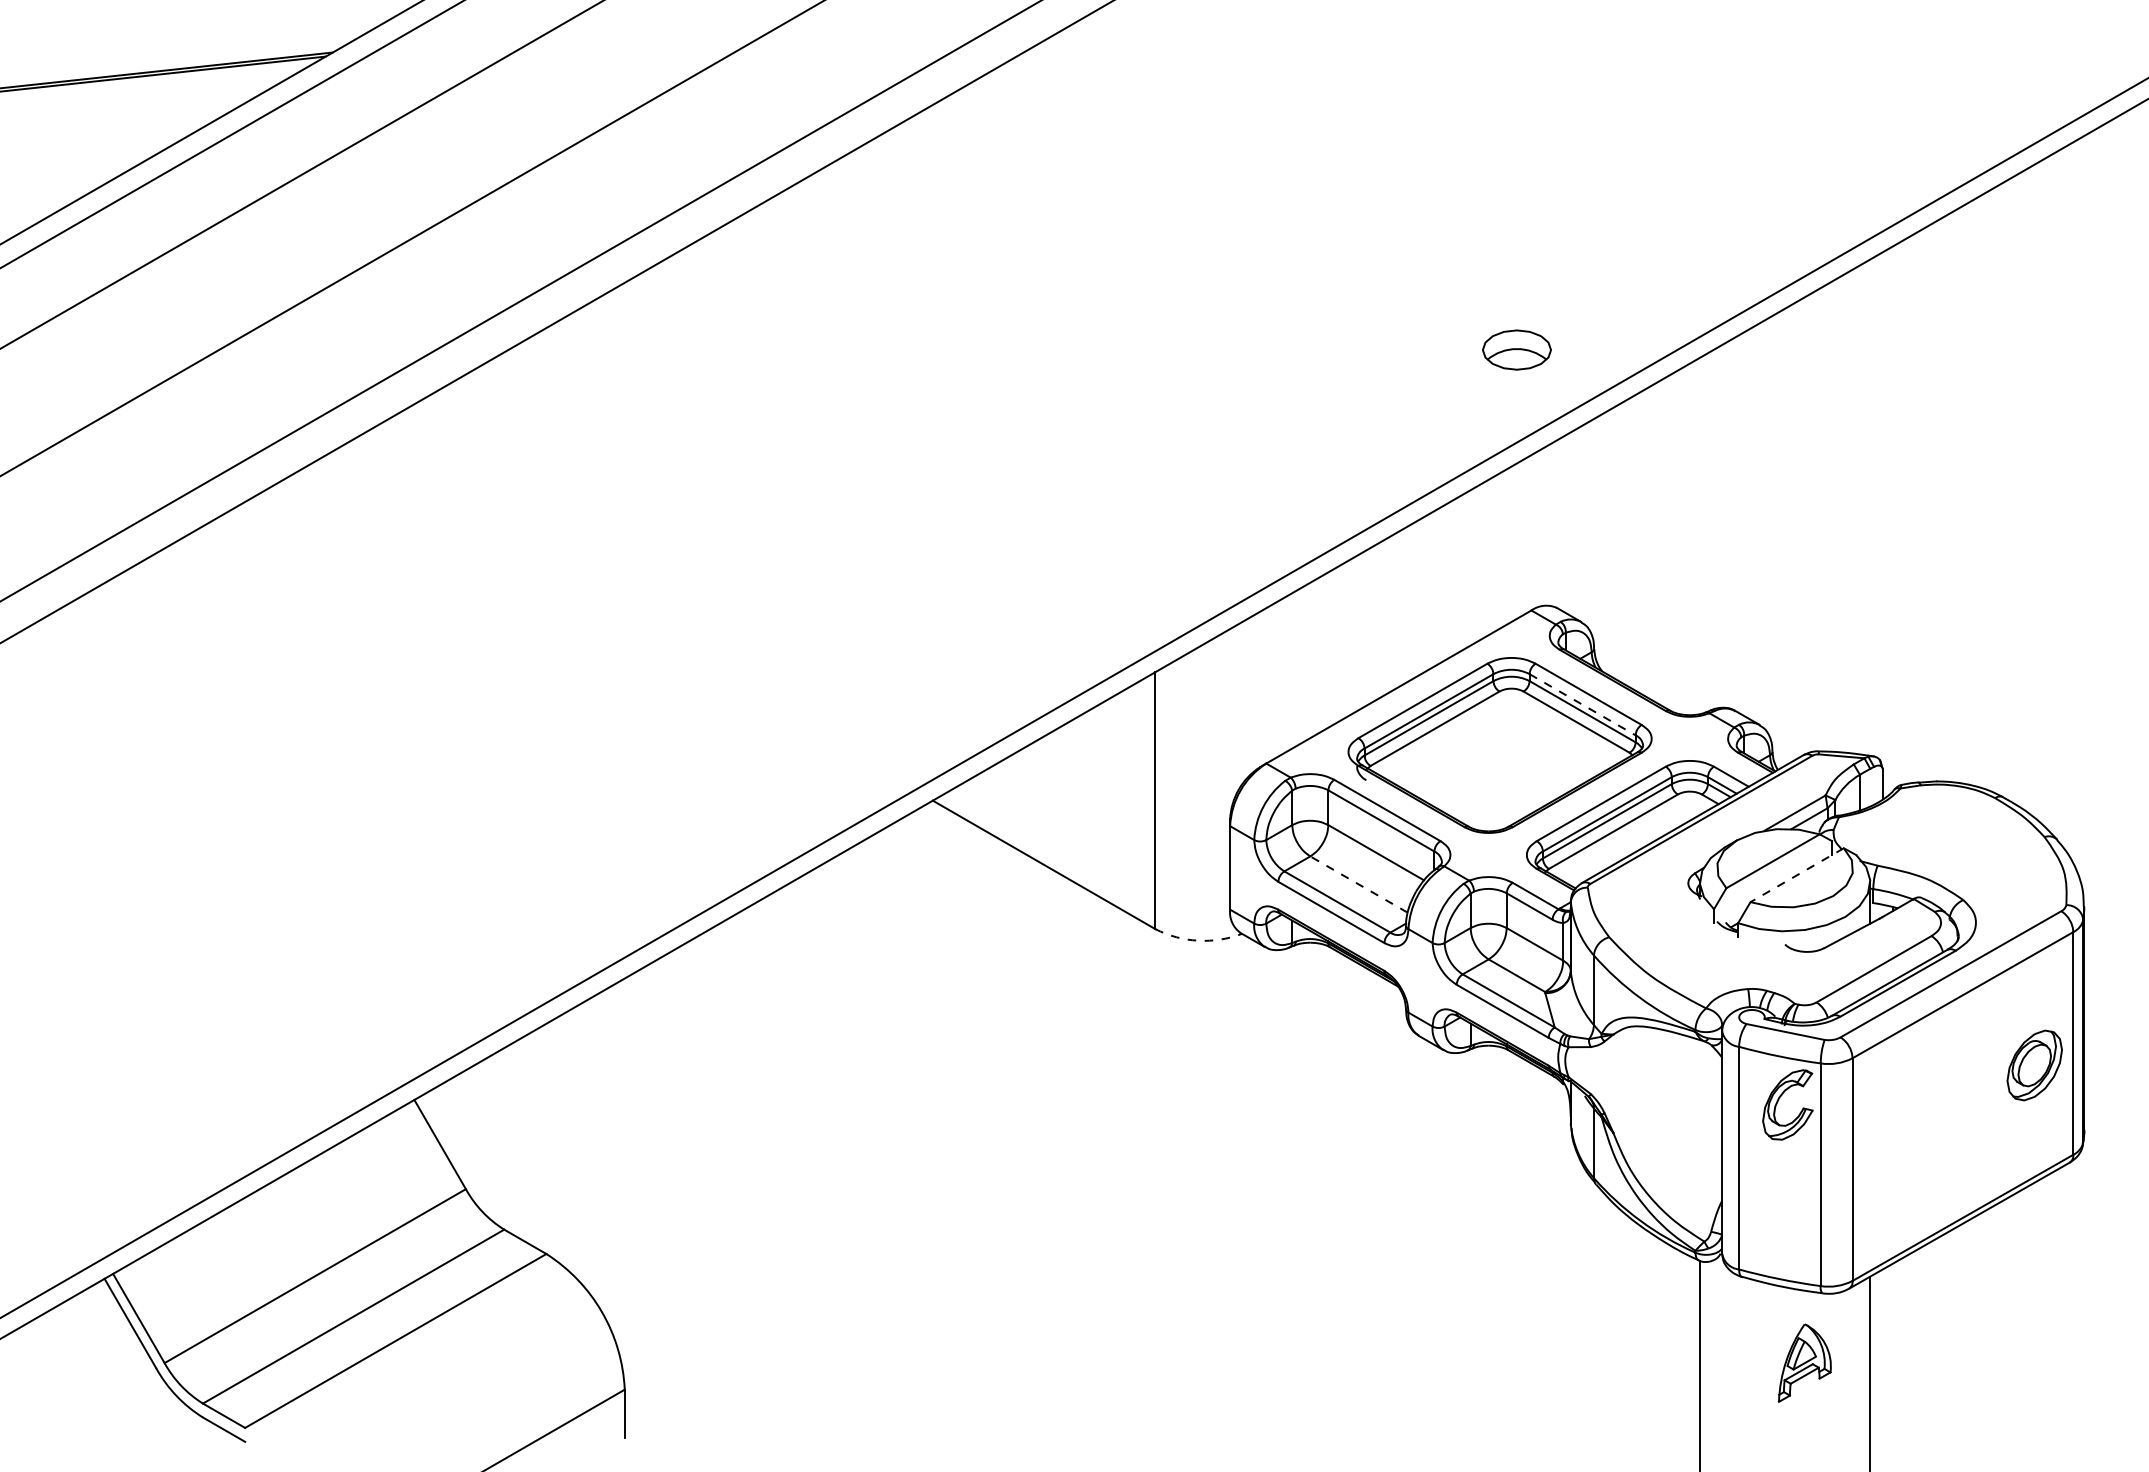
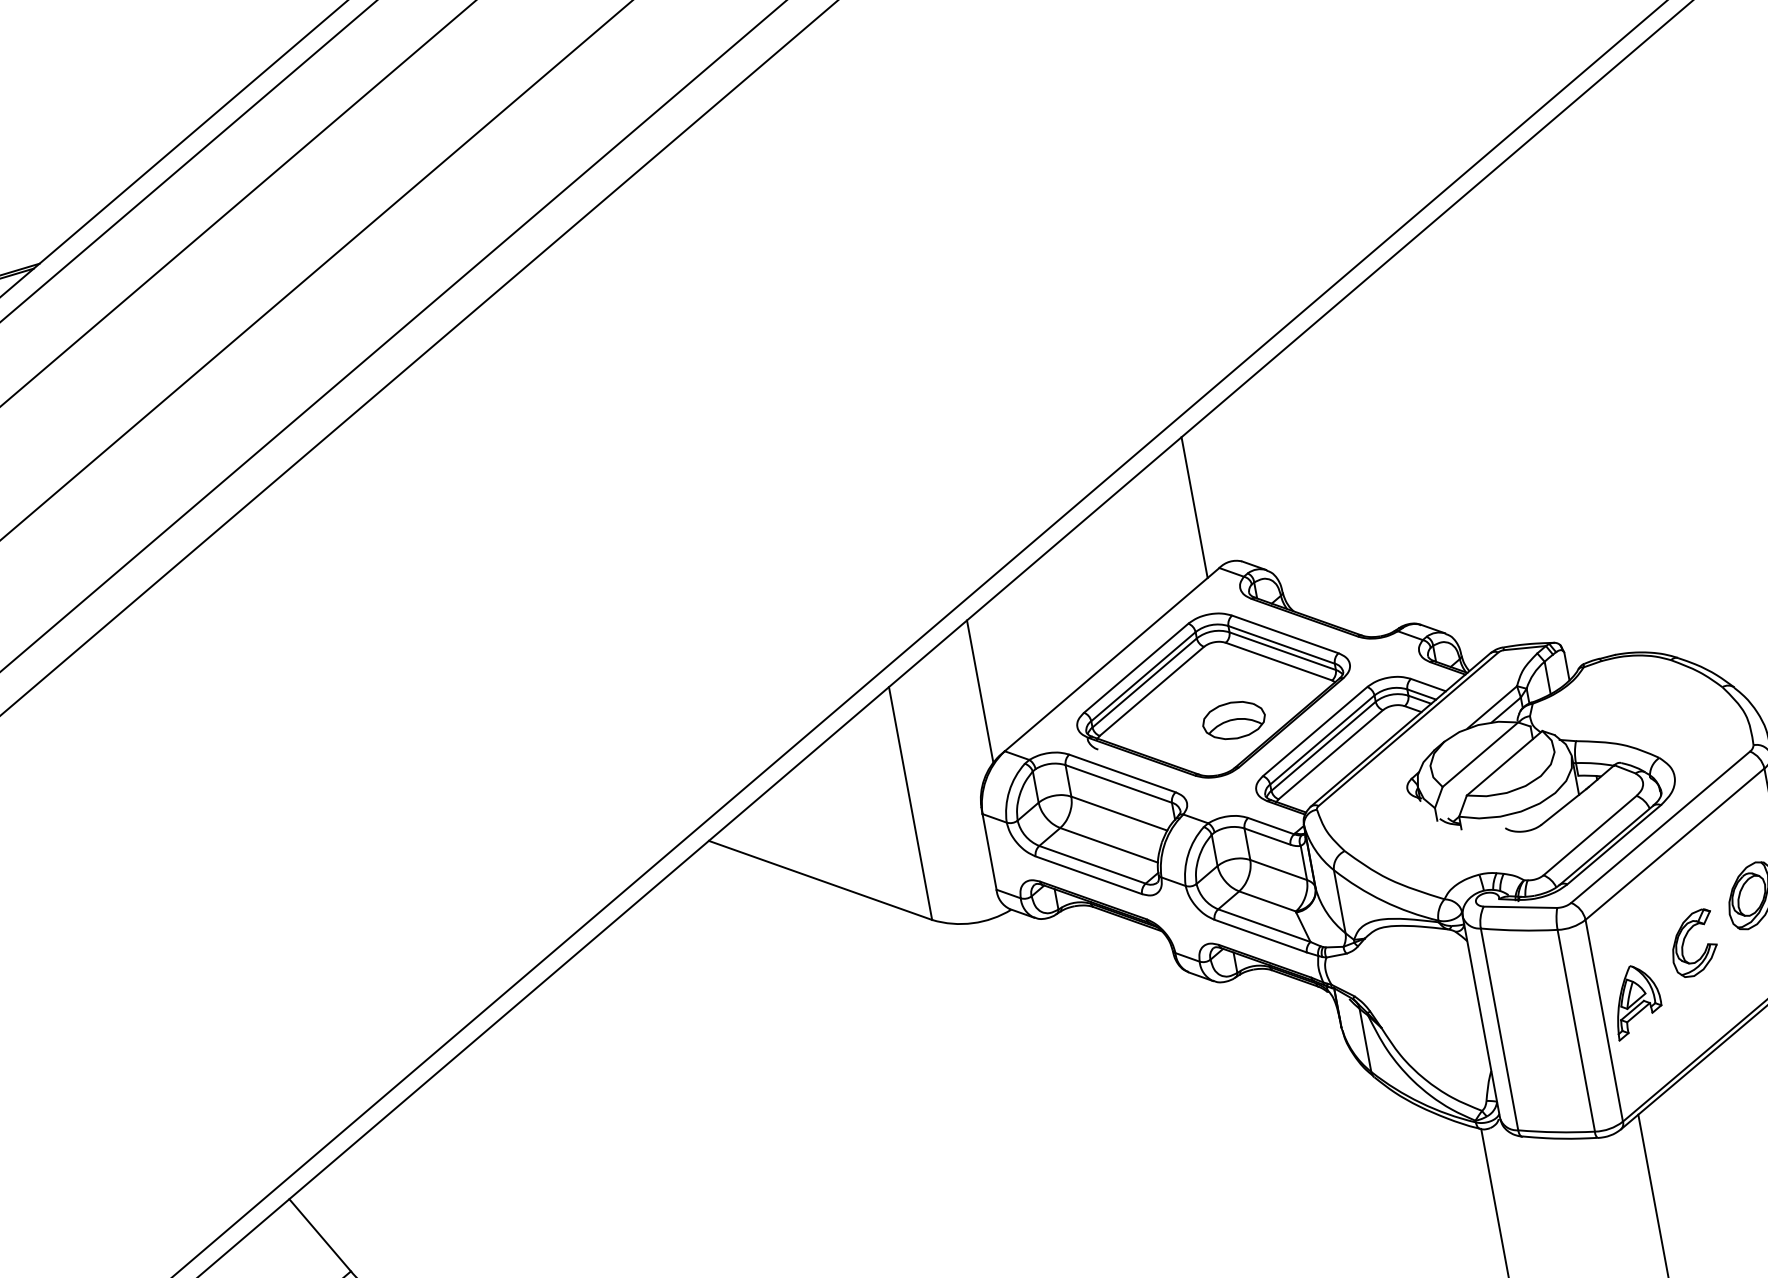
part: (1516, 349) -> (1233, 720), moved
line: (1516, 540) -> (1194, 507), added
line: (1251, 694) -> (979, 691), added
line: (1583, 705) -> (1282, 645), dashed -> solid
line: (1797, 875) -> (1504, 763), dashed -> solid
line: (1358, 884) -> (1108, 845), dashed -> solid
arc: (1198, 940) -> (973, 923), dashed -> solid
part: (1778, 1102) -> (1684, 943), moved
part: (1804, 1362) -> (1636, 1000), moved

